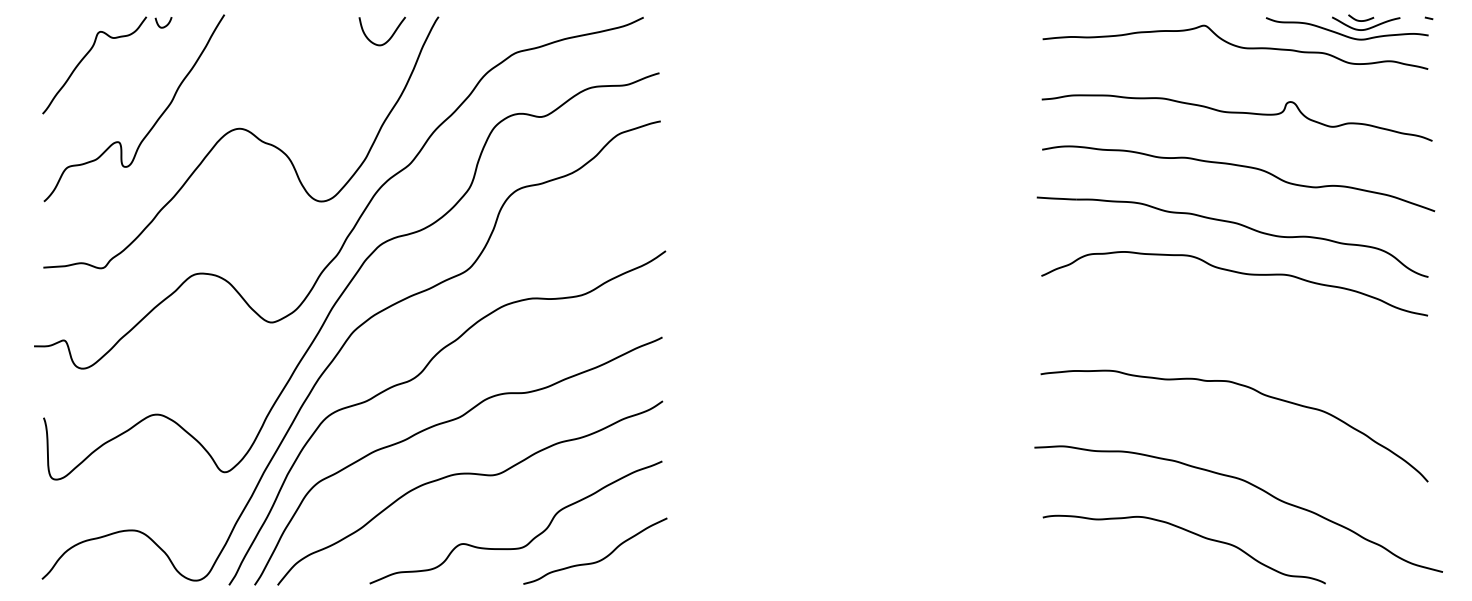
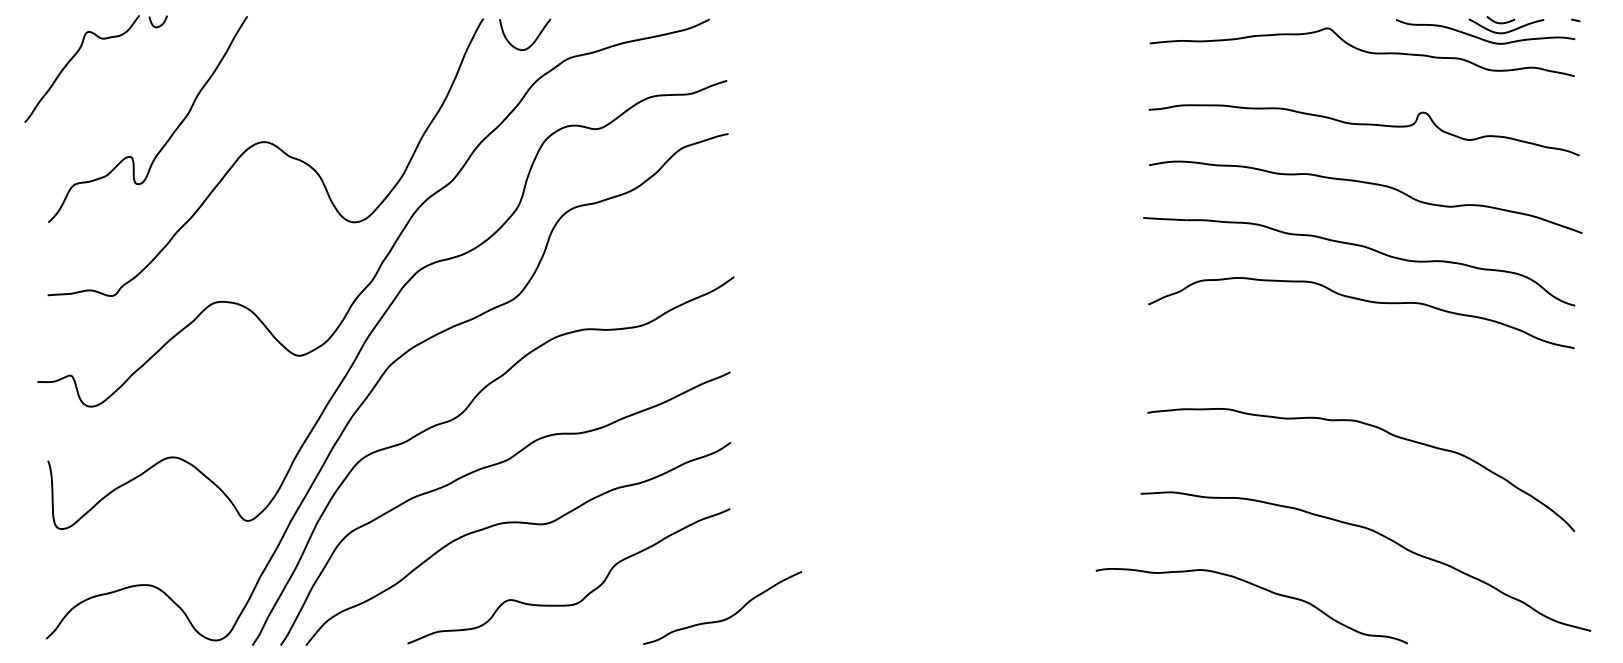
curve: (389, 37) -> (533, 41), moved
part: (91, 50) -> (78, 52), moved
curve: (1188, 532) -> (1256, 587), moved
curve: (597, 560) -> (724, 618), moved

